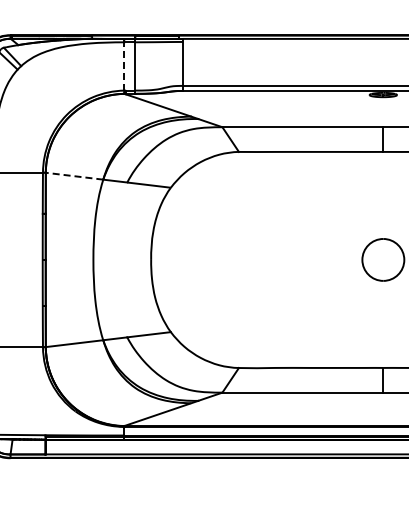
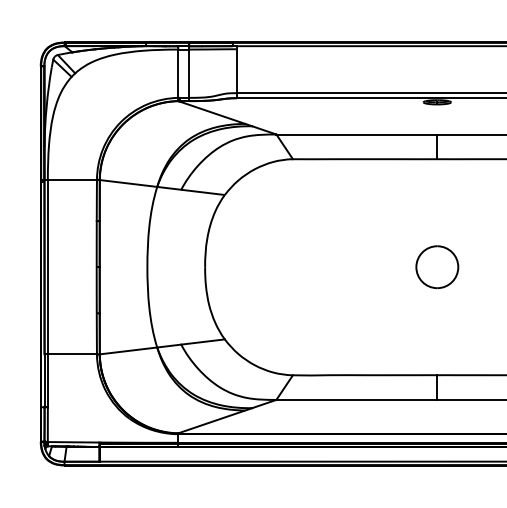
line: (124, 66) -> (178, 73), dashed -> solid
line: (74, 176) -> (128, 183), dashed -> solid

